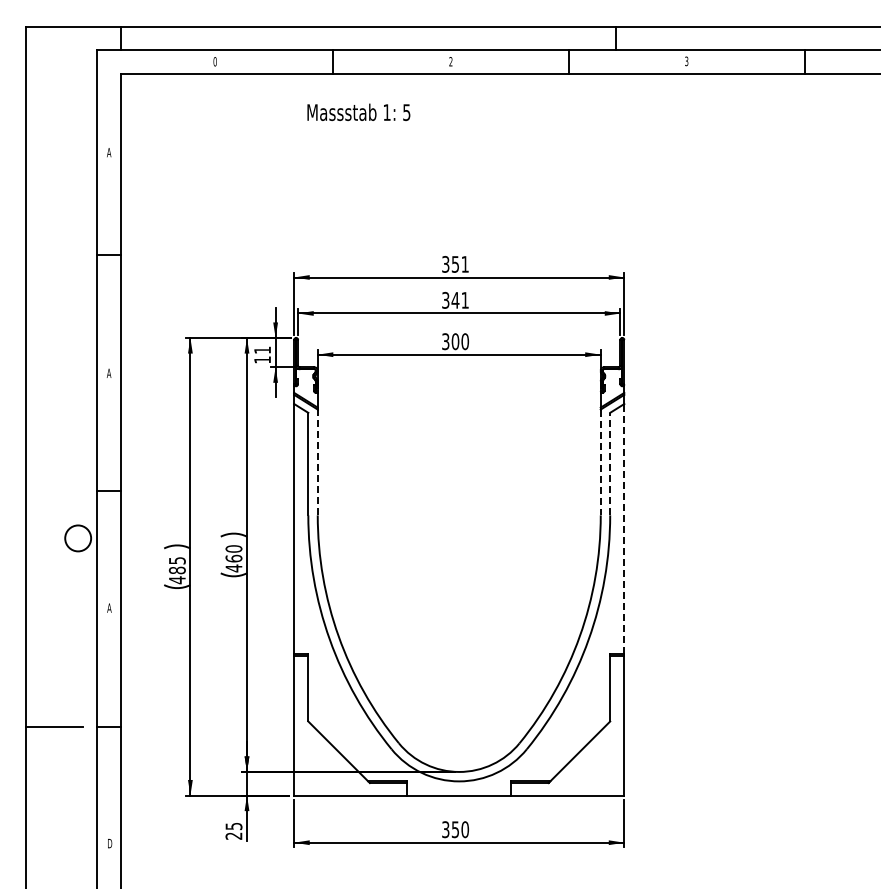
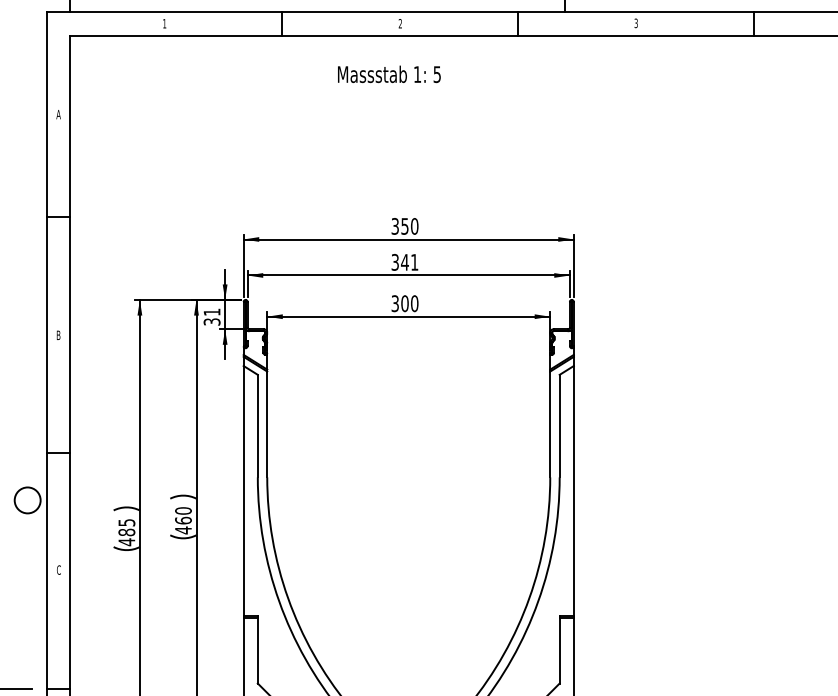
text: (214, 61) -> (163, 23), 0 -> 1
text: (358, 111) -> (388, 73), moved
text: (465, 264) -> (414, 226), 351 -> 350
text: (262, 359) -> (211, 321), 11 -> 31
text: (108, 373) -> (57, 335), A -> B
line: (317, 462) -> (266, 424), dashed -> solid
line: (600, 462) -> (549, 424), dashed -> solid
line: (610, 463) -> (559, 425), dashed -> solid
line: (624, 528) -> (573, 490), dashed -> solid
text: (109, 607) -> (58, 569), A -> C

